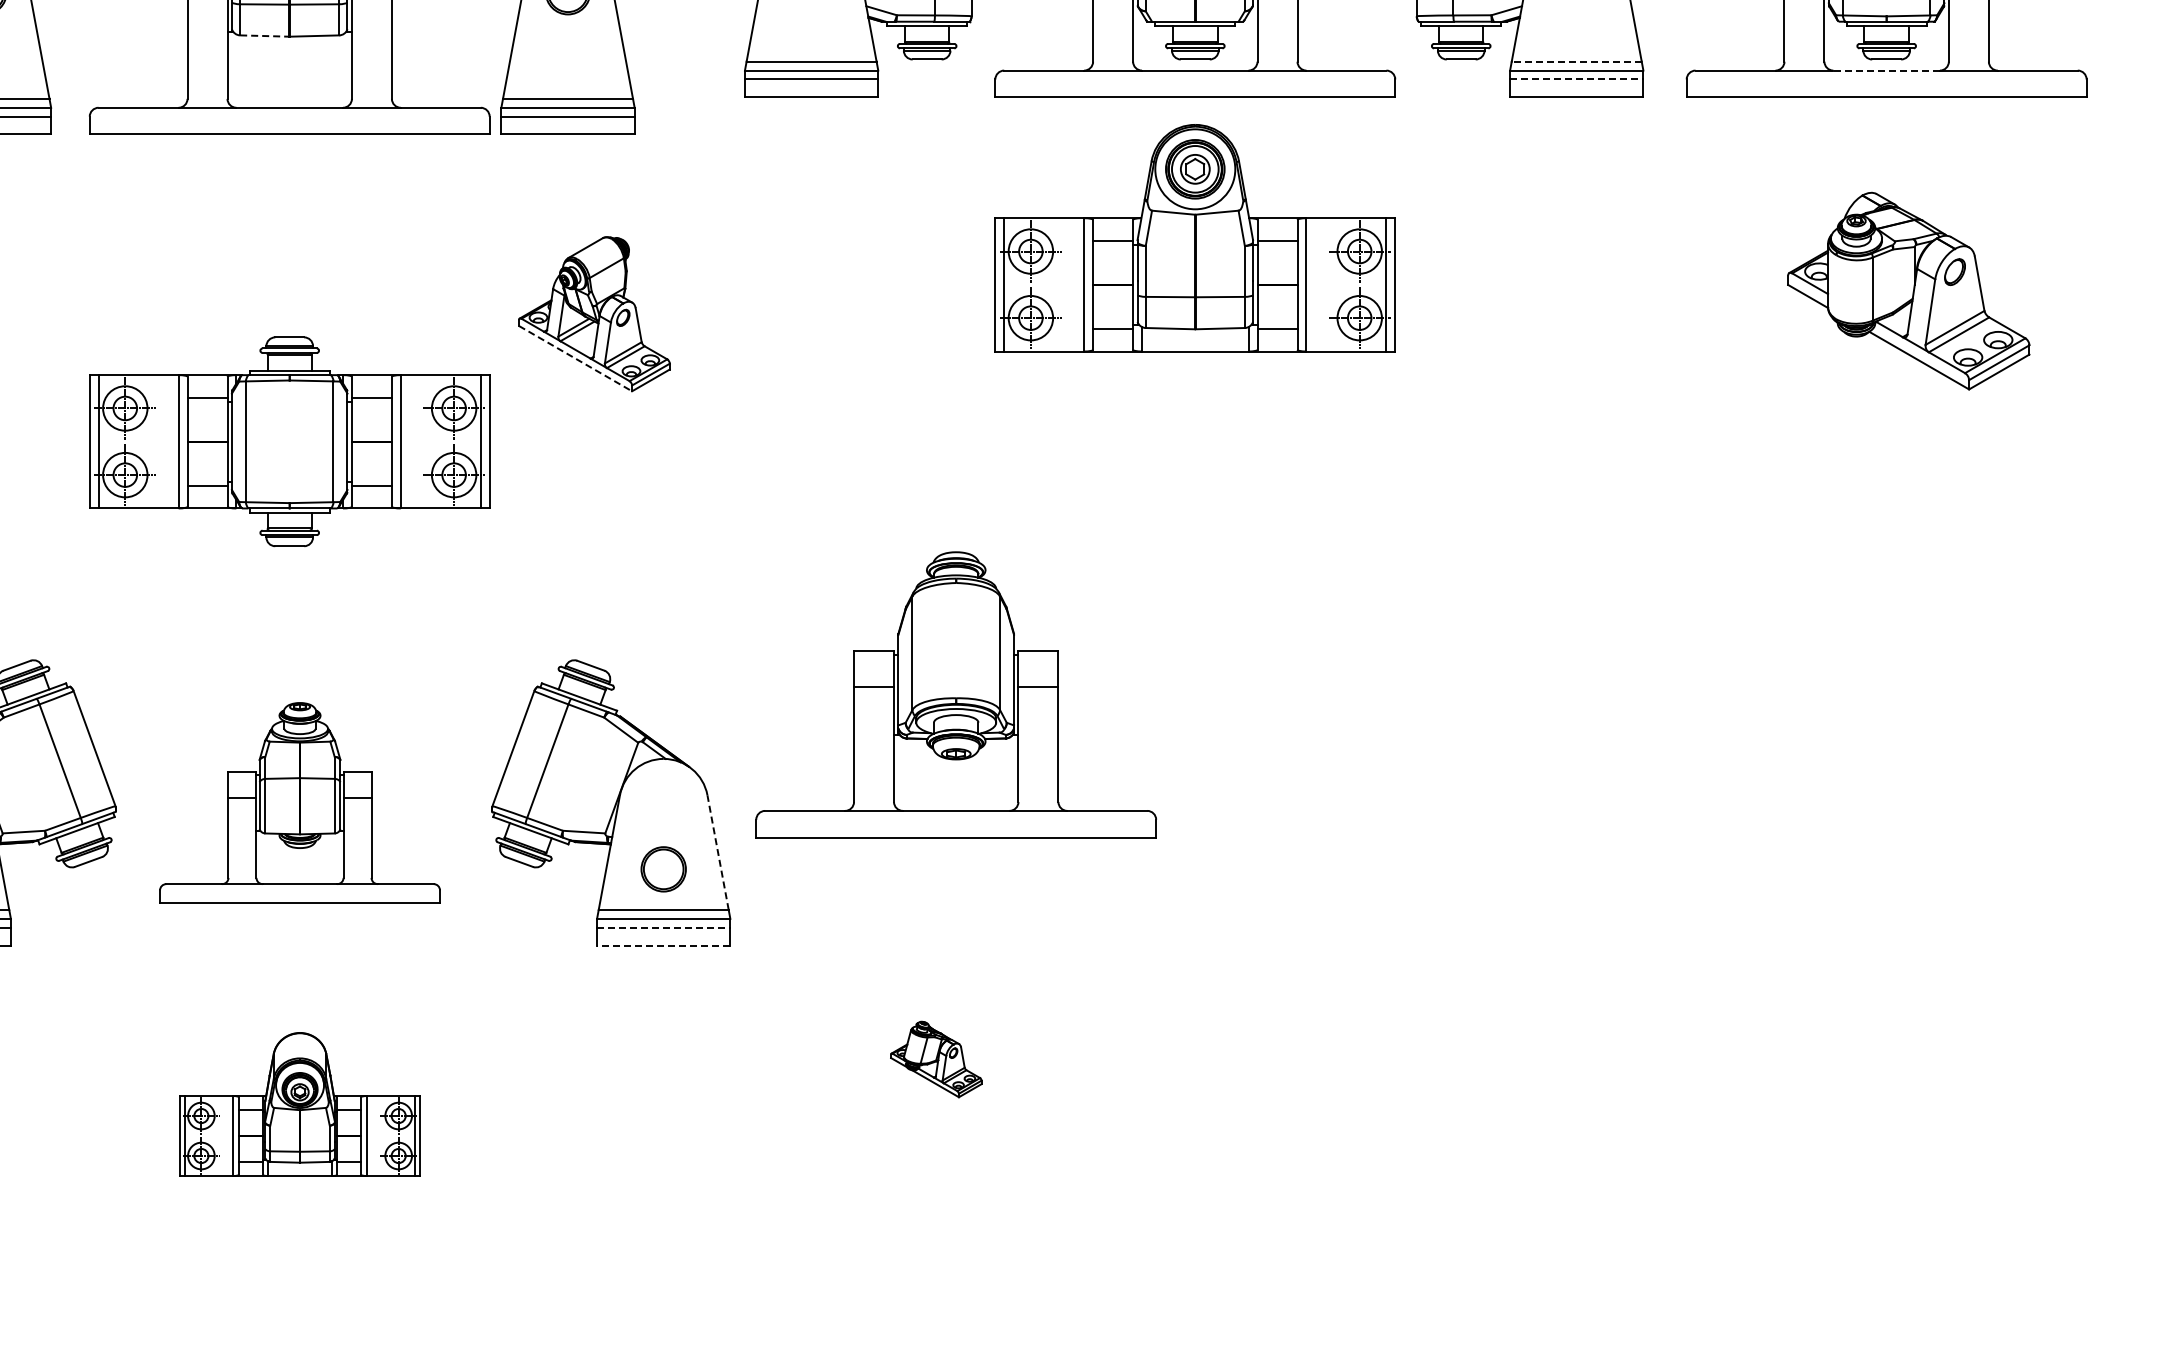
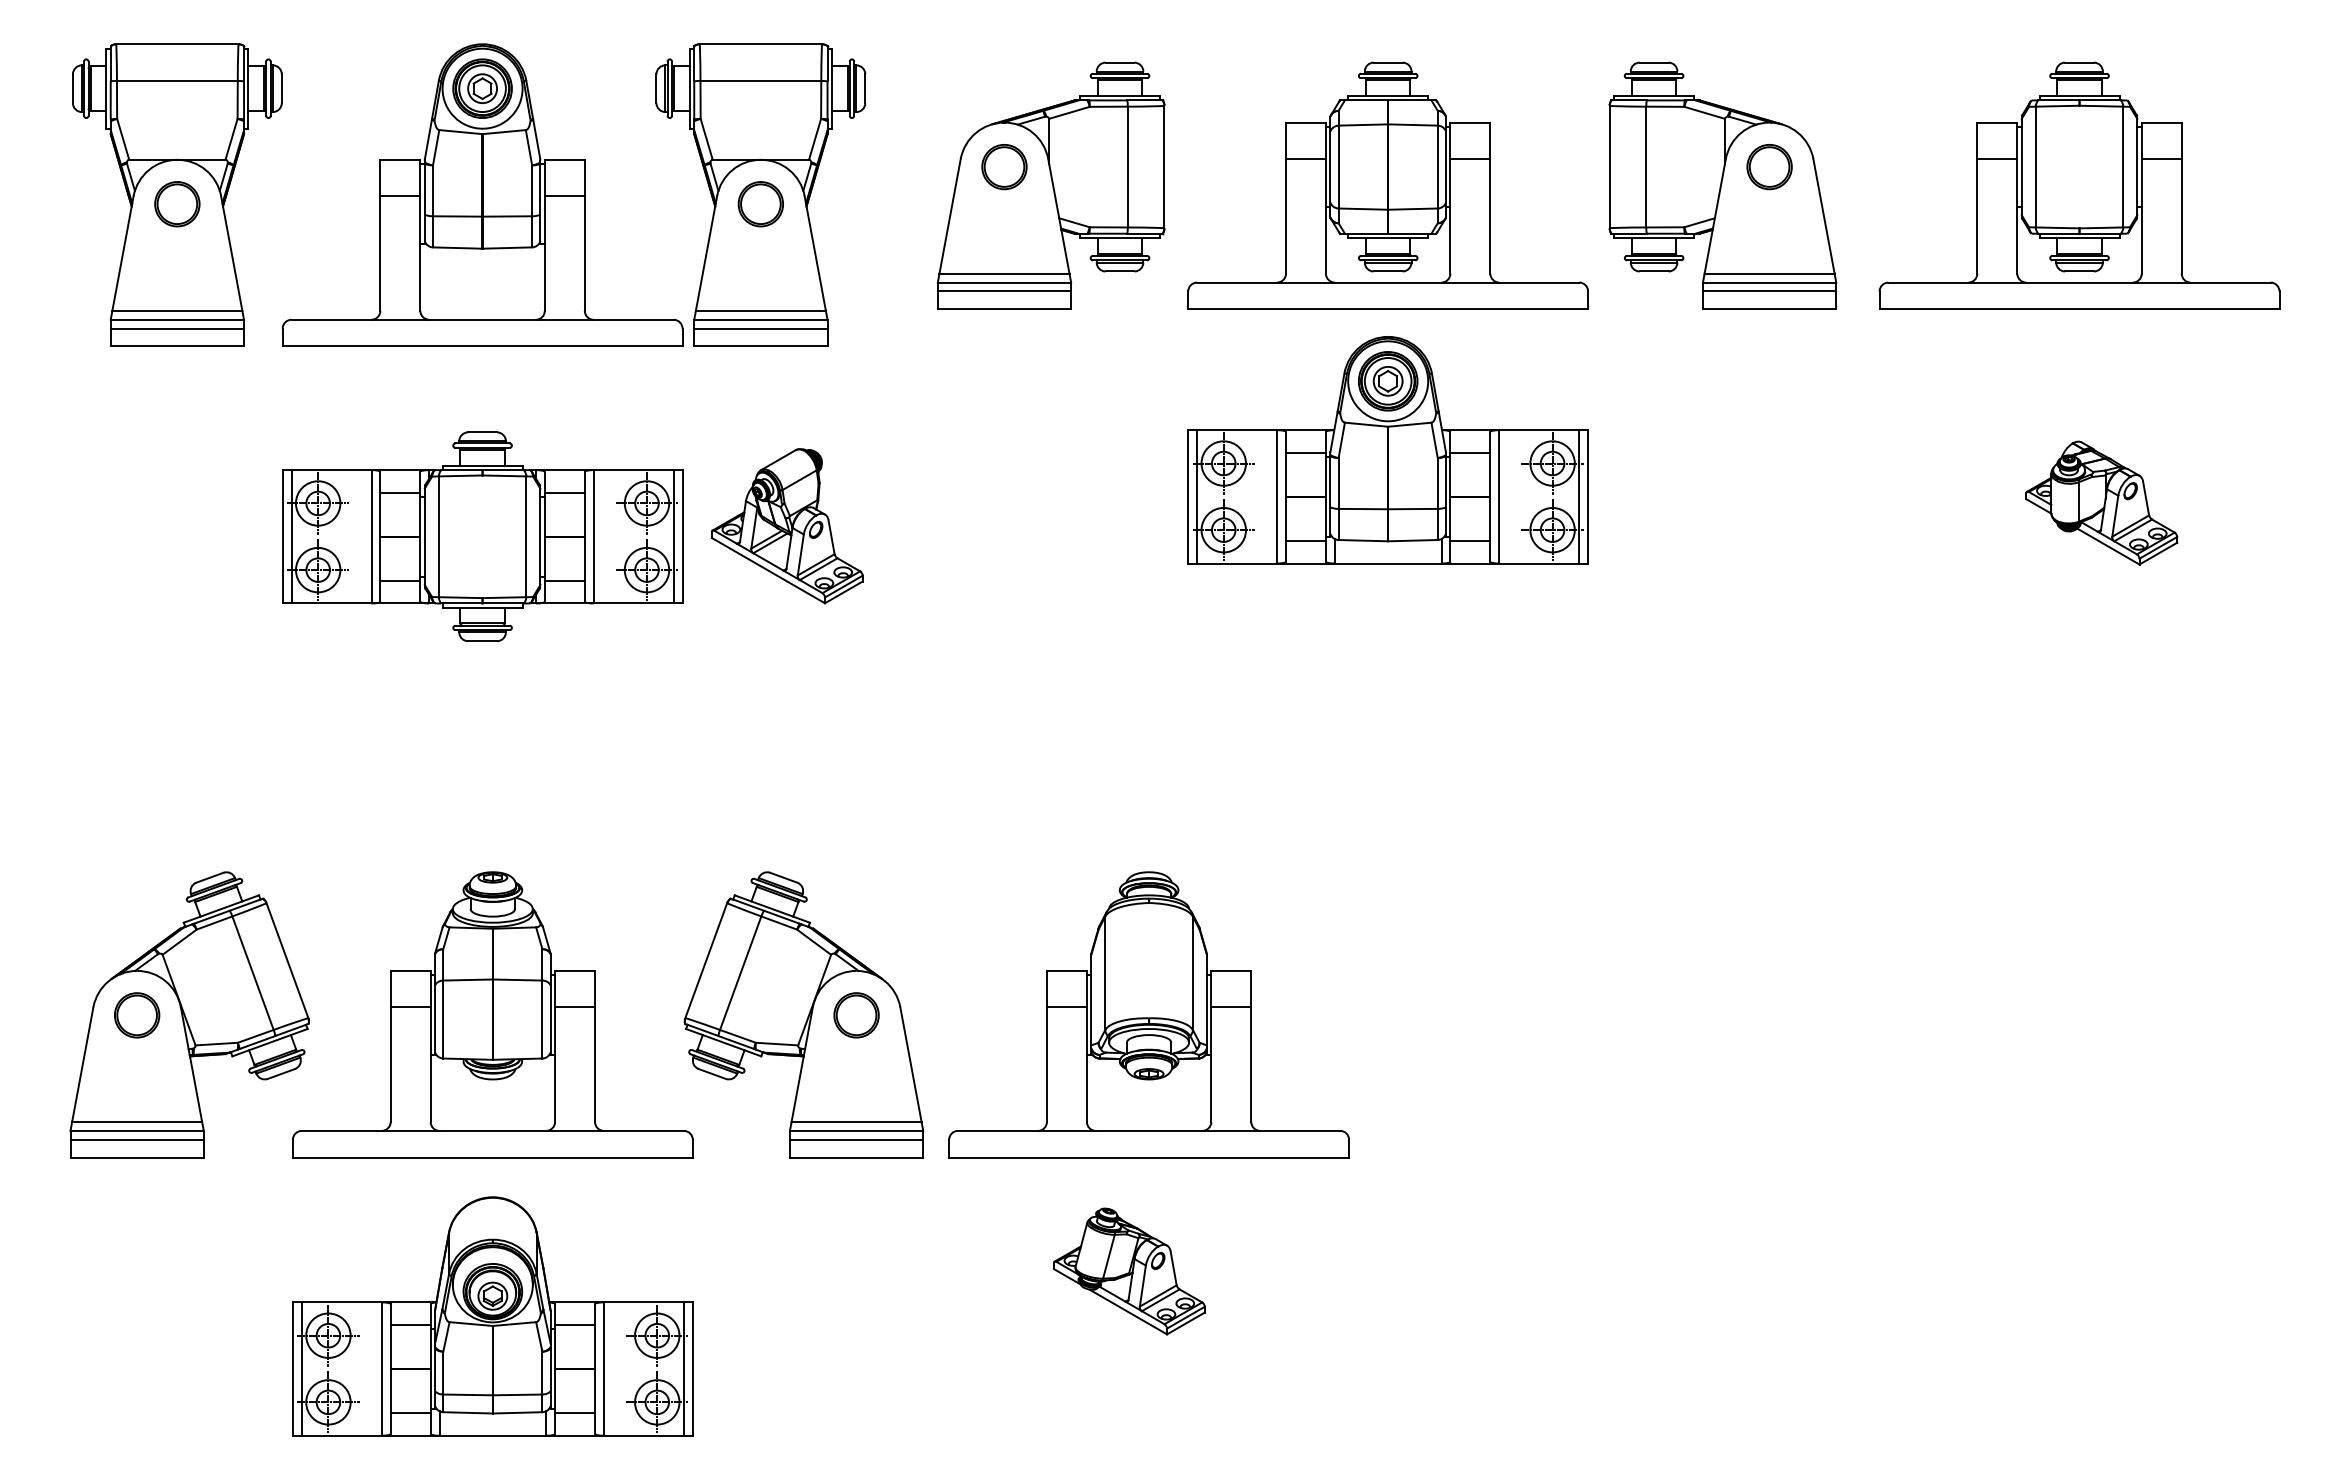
line: (264, 36) -> (457, 248), dashed -> solid
line: (1576, 61) -> (1769, 273), dashed -> solid
line: (1886, 70) -> (2079, 282), dashed -> solid
line: (1576, 79) -> (1769, 291), dashed -> solid
part: (1908, 290) -> (2101, 502), size x0.62
line: (575, 358) -> (768, 570), dashed -> solid
part: (289, 441) -> (482, 536), moved
part: (955, 694) -> (1148, 1014), moved
part: (299, 802) -> (492, 1014), size x1.43
line: (717, 852) -> (910, 1064), dashed -> solid
part: (663, 869) -> (856, 1015), moved
line: (663, 927) -> (856, 1139), dashed -> solid
line: (663, 945) -> (856, 1157), dashed -> solid
part: (935, 1059) -> (1128, 1271), size x1.67
part: (299, 1104) -> (492, 1316), size x1.67

